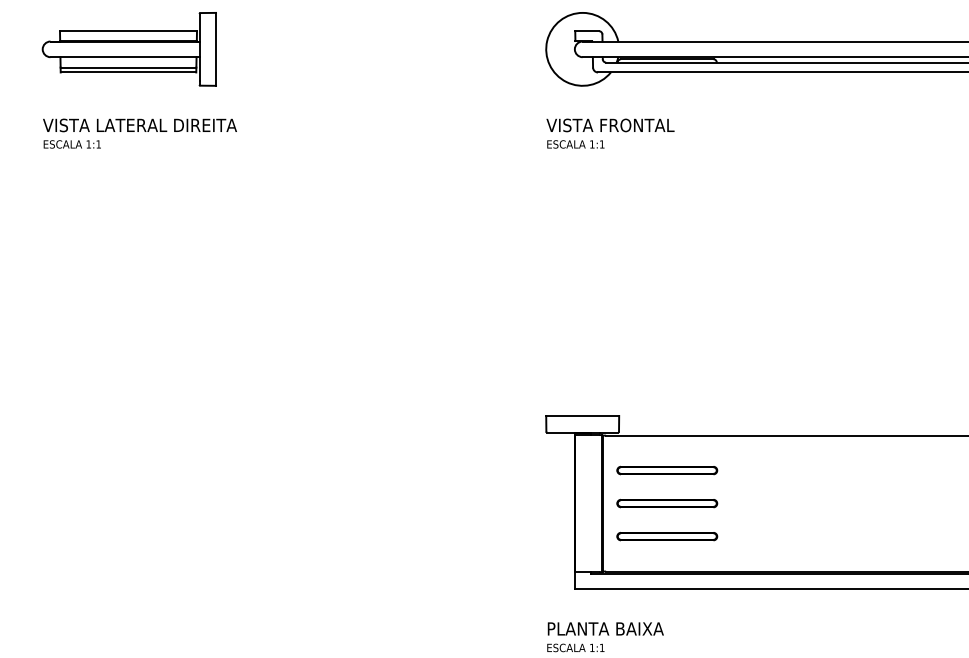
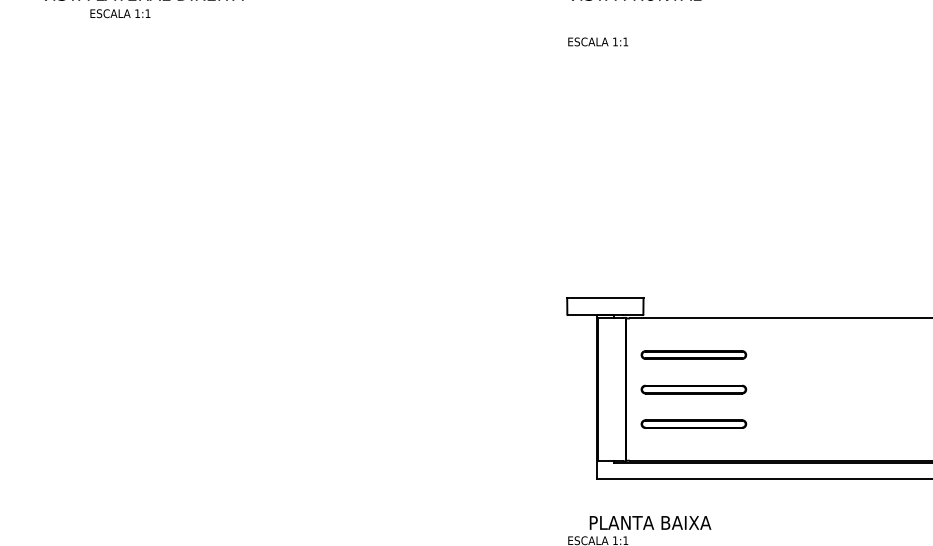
text: (71, 144) -> (119, 13), moved
text: (575, 144) -> (597, 42), moved
text: (605, 628) -> (650, 522), moved

